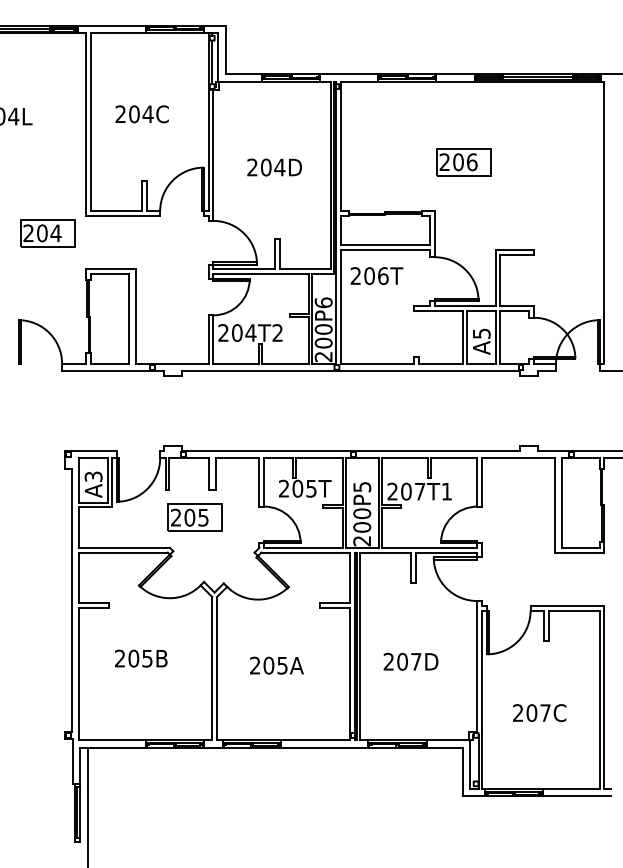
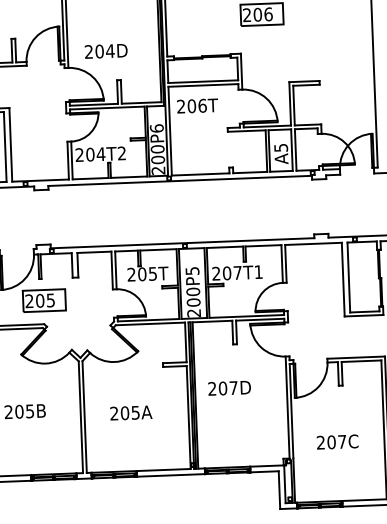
text: (274, 167) -> (106, 51), moved
part: (194, 517) -> (43, 300), moved
text: (410, 661) -> (229, 387), moved

